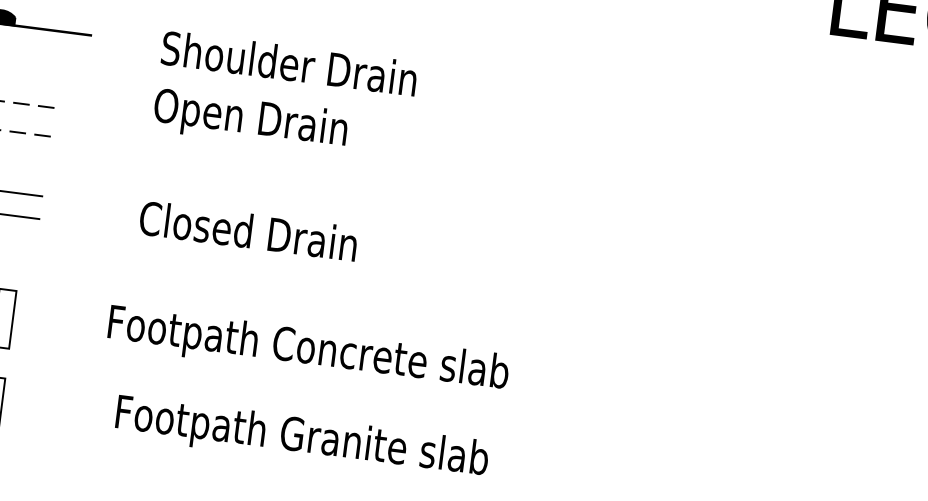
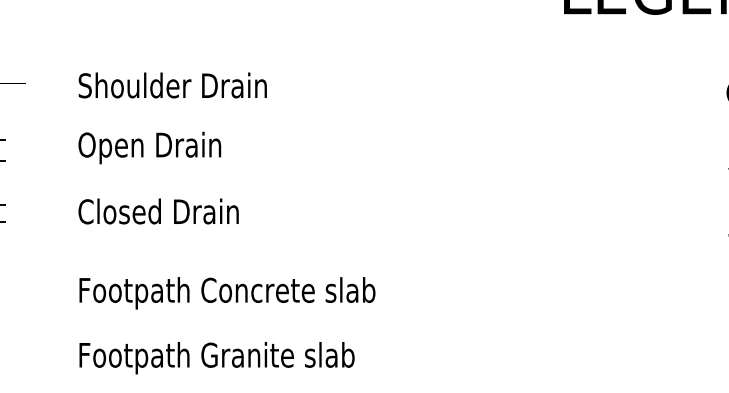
text: (250, 120) -> (149, 147), moved
text: (308, 351) -> (227, 293), moved

